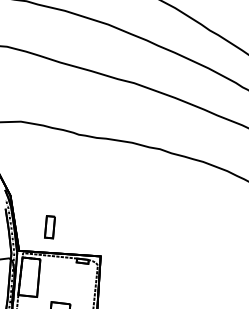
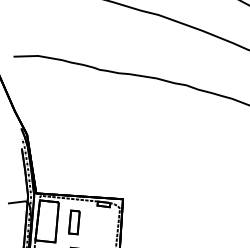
part: (49, 227) -> (73, 222), moved

